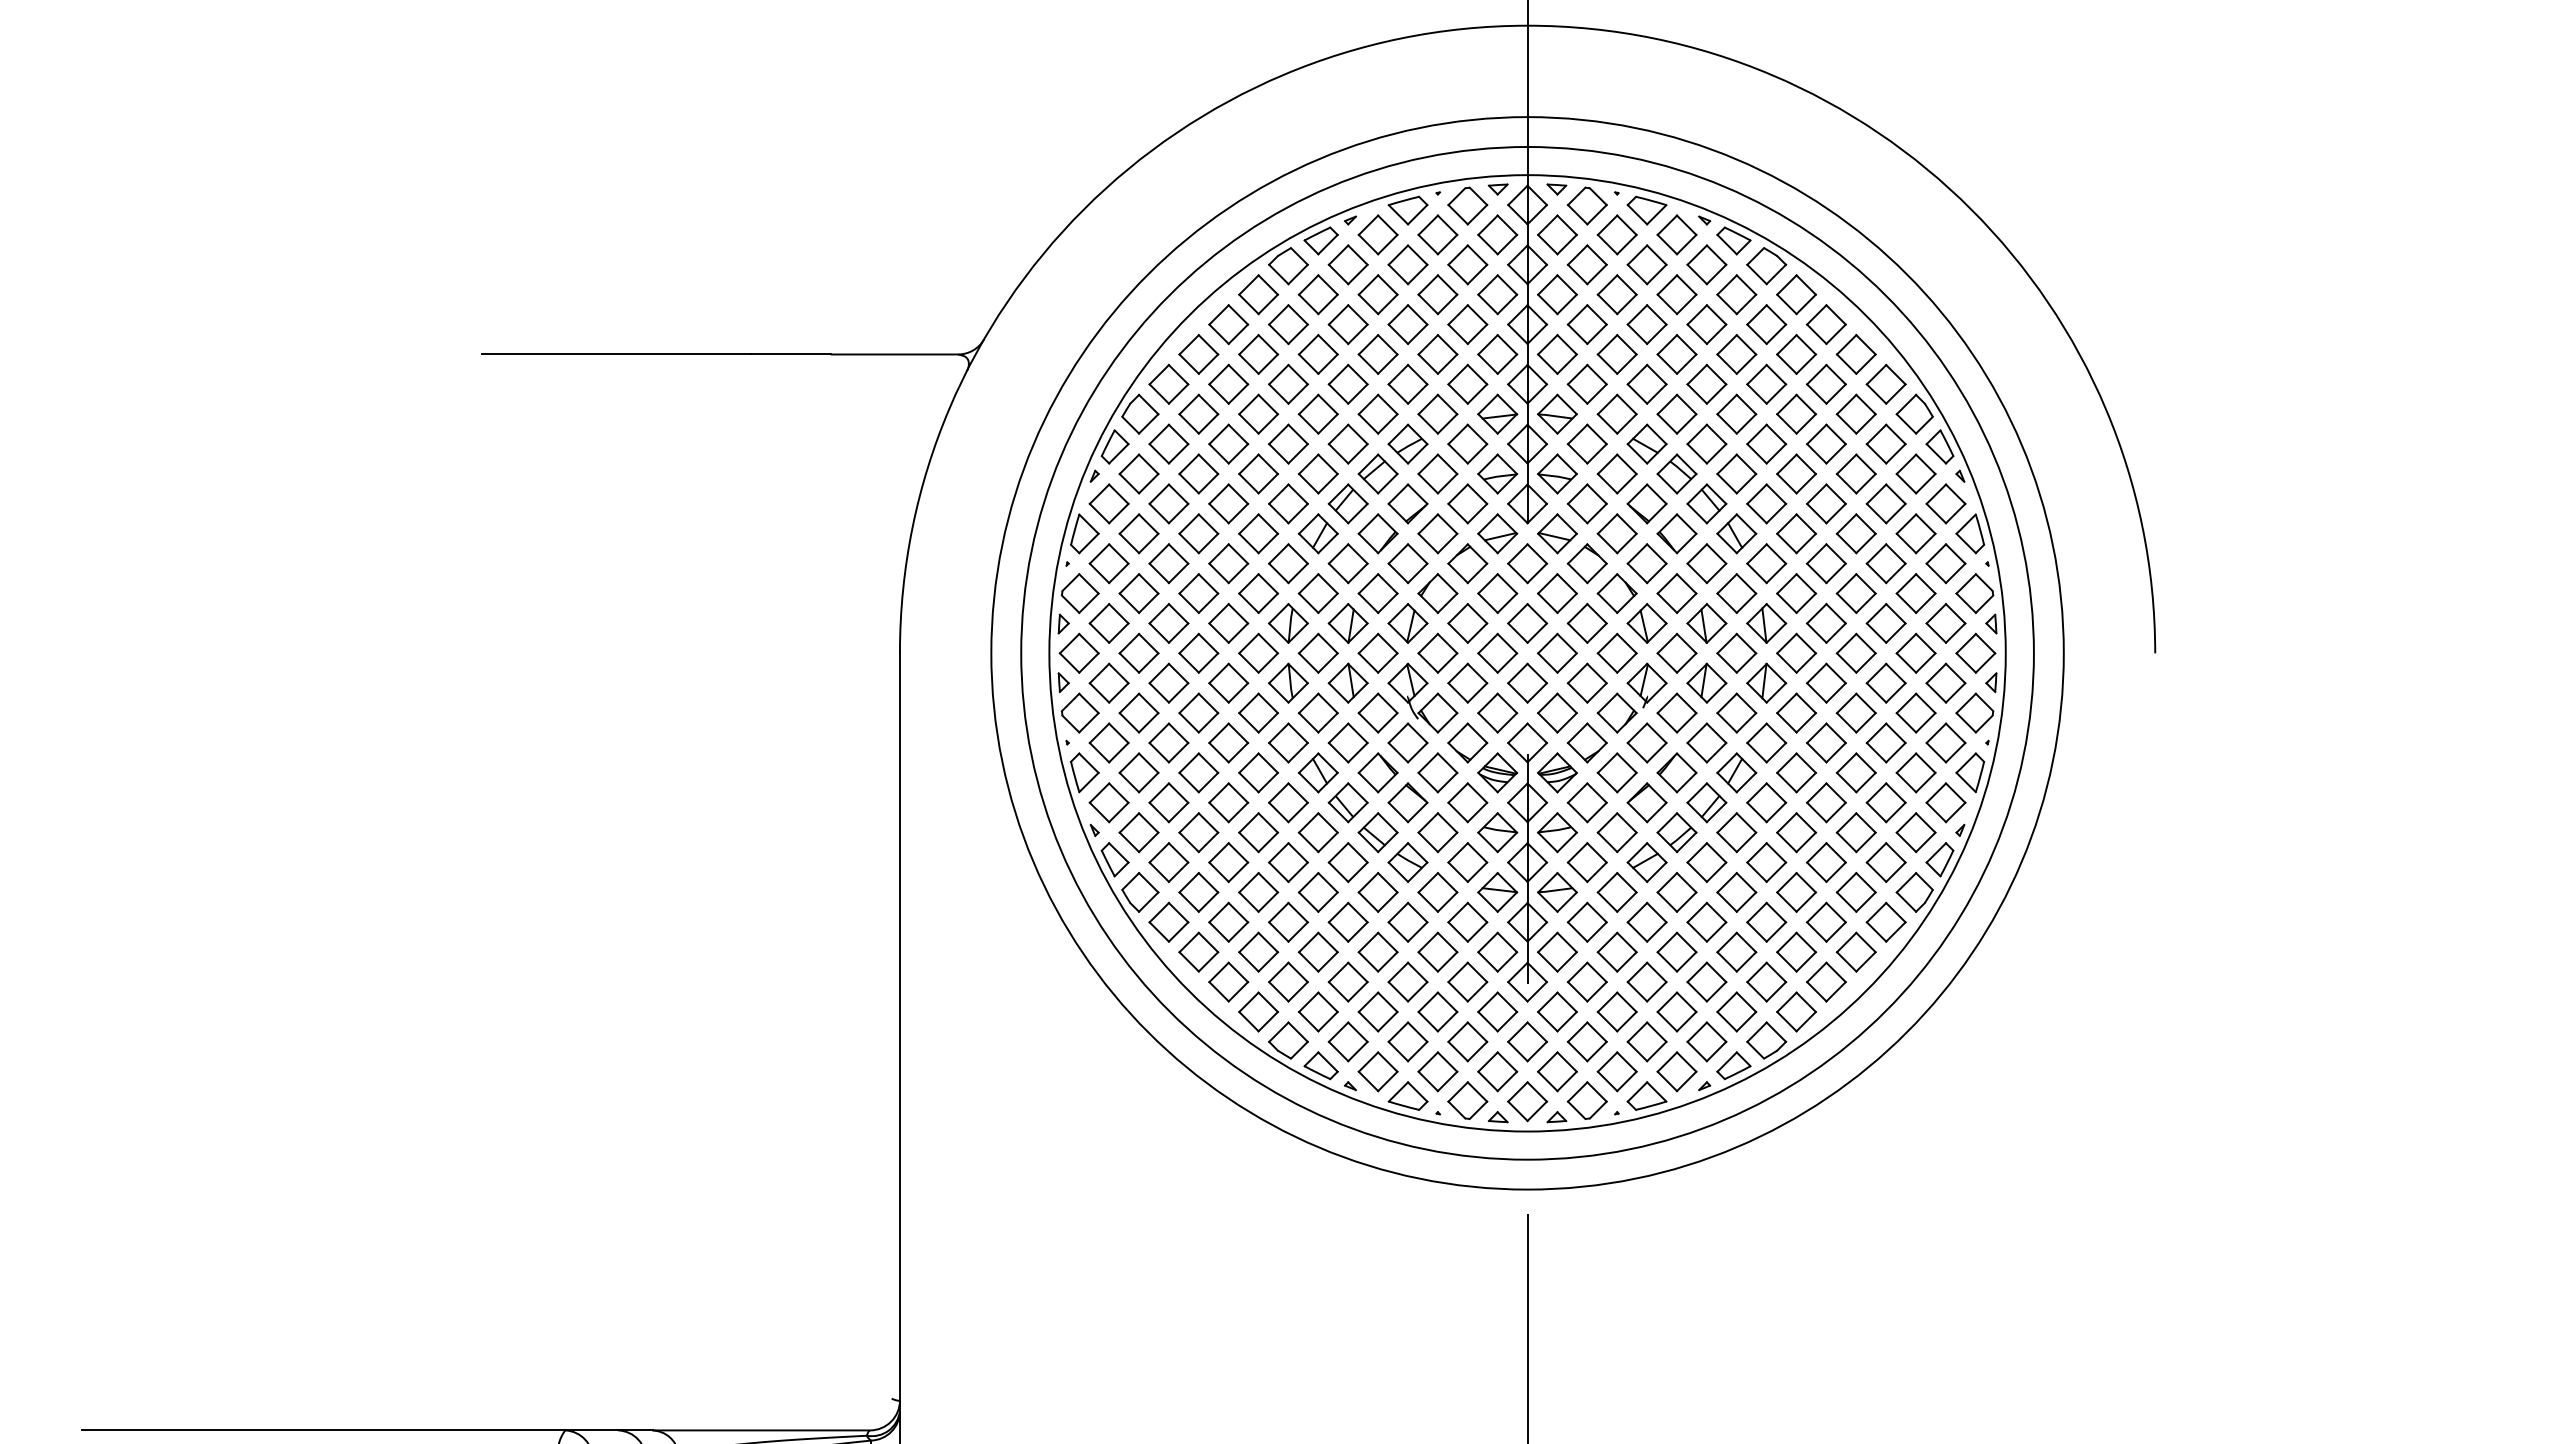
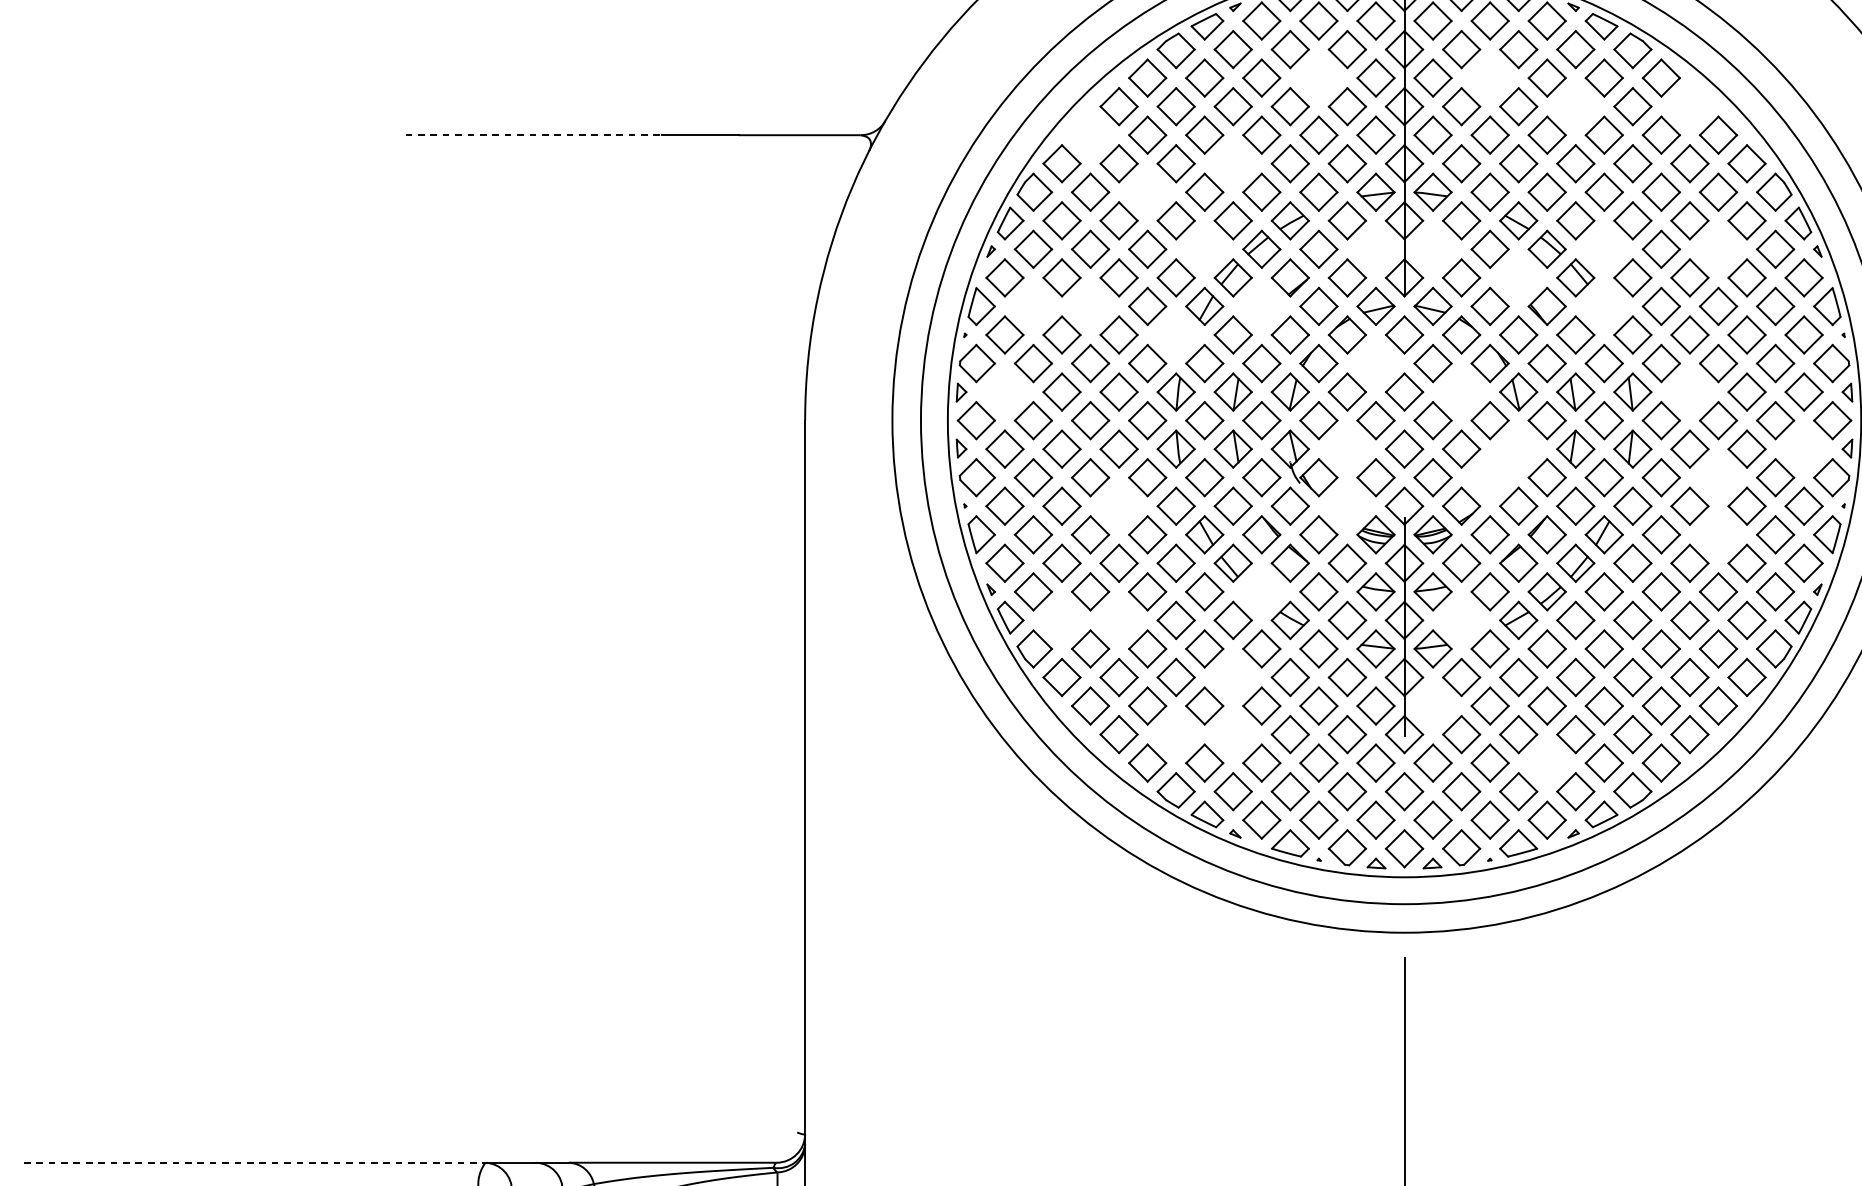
part: (1437, 294) -> (1318, 77), removed
part: (1616, 294) -> (1489, 77), removed
part: (1706, 324) -> (1575, 106), removed
part: (1826, 324) -> (1690, 106), removed
line: (616, 354) -> (534, 135), solid -> dashed
part: (1198, 354) -> (1090, 135), removed
part: (1347, 383) -> (1232, 162), removed
part: (1258, 413) -> (1147, 191), removed
part: (1318, 473) -> (1204, 248), removed
part: (1497, 473) -> (1375, 248), removed
part: (1557, 473) -> (1433, 248), removed
part: (1736, 473) -> (1604, 248), removed
part: (1856, 473) -> (1718, 248), removed
part: (1646, 503) -> (1518, 277), removed
part: (1138, 533) -> (1032, 306), removed
part: (1198, 533) -> (1090, 306), removed
part: (1377, 533) -> (1261, 306), removed
part: (1736, 533) -> (1604, 306), removed
part: (1288, 563) -> (1176, 334), removed
part: (1497, 593) -> (1375, 363), removed
part: (1108, 623) -> (1004, 392), removed
part: (1586, 623) -> (1460, 392), removed
part: (1826, 623) -> (1690, 392), removed
part: (1467, 682) -> (1347, 448), removed
part: (1945, 682) -> (1803, 448), removed
part: (1635, 692) -> (1507, 458), removed
part: (1855, 712) -> (1717, 477), removed
part: (1228, 742) -> (1118, 505), removed
part: (1467, 742) -> (1347, 505), removed
part: (1855, 772) -> (1717, 534), removed
part: (1377, 832) -> (1261, 591), removed
part: (1168, 862) -> (1061, 620), removed
part: (1228, 862) -> (1118, 620), removed
part: (1586, 862) -> (1460, 620), removed
part: (1347, 921) -> (1232, 676), removed
part: (1557, 951) -> (1433, 705), removed
part: (1288, 981) -> (1176, 734), removed
part: (1347, 981) -> (1232, 734), removed
part: (1676, 1011) -> (1546, 762), removed
line: (323, 1430) -> (254, 1162), solid -> dashed

